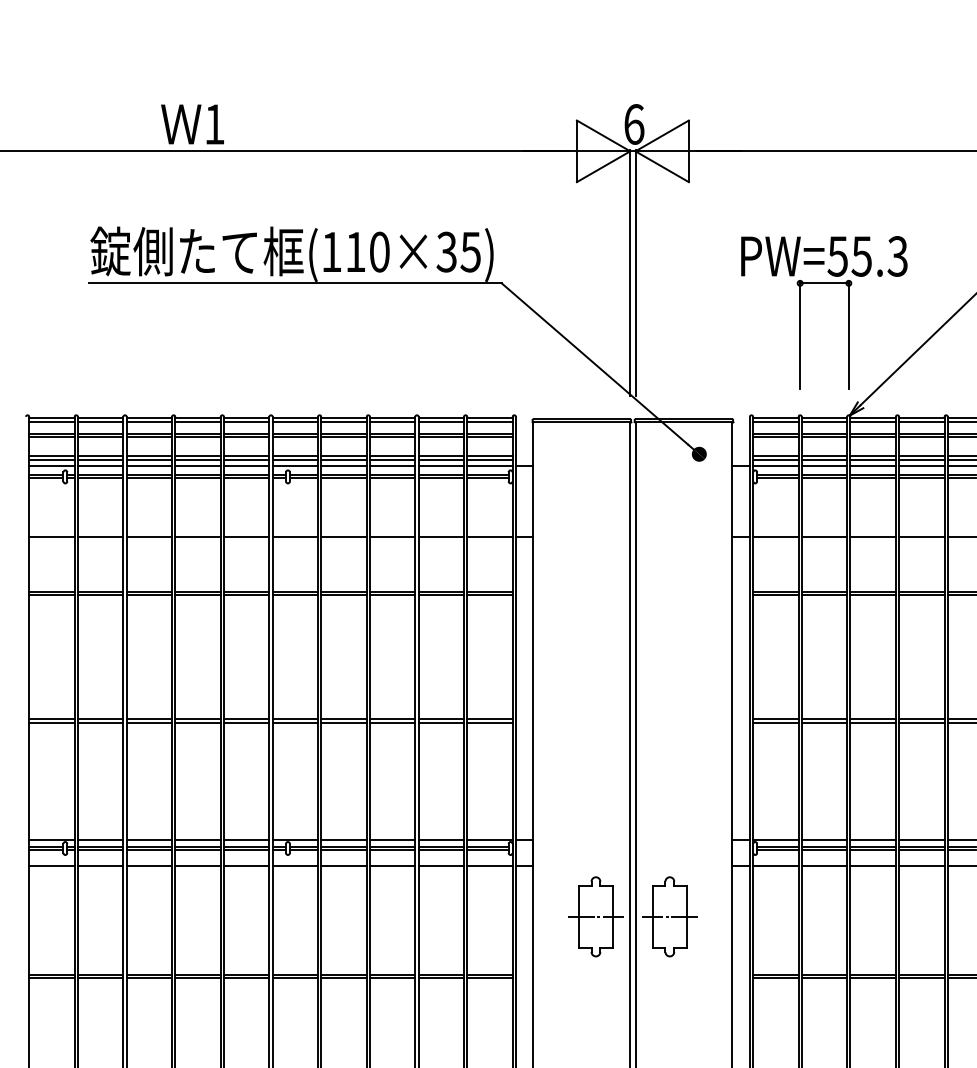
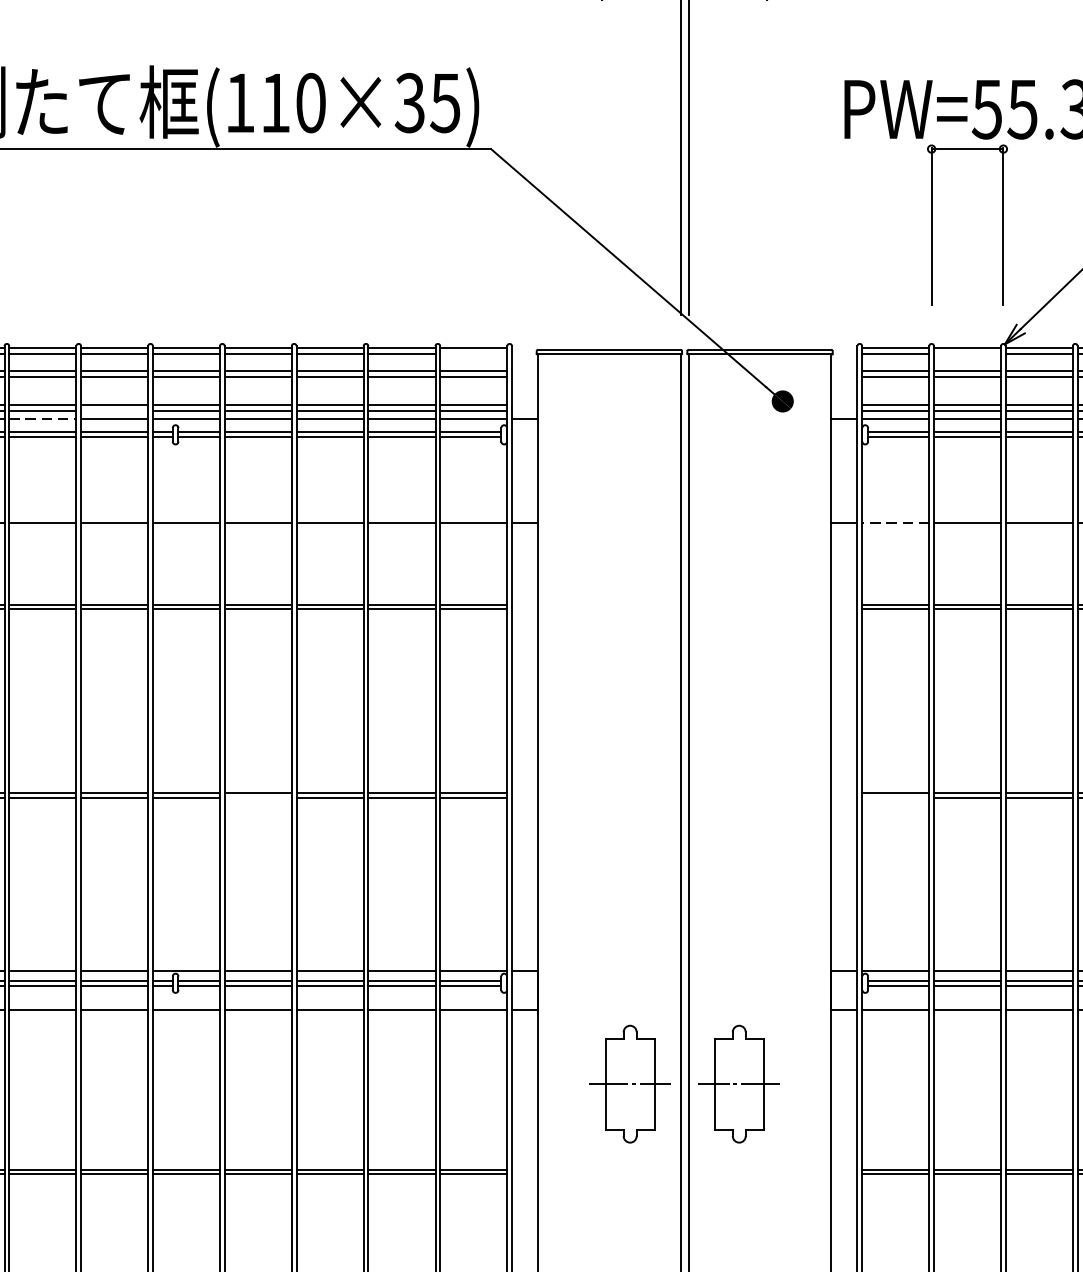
line: (489, 422) -> (473, 354), removed
line: (824, 422) -> (967, 354), removed
line: (246, 460) -> (114, 410), removed
line: (198, 466) -> (43, 419), solid -> dashed
line: (775, 536) -> (895, 522), solid -> dashed
line: (343, 722) -> (257, 797), removed
line: (775, 722) -> (895, 797), removed

